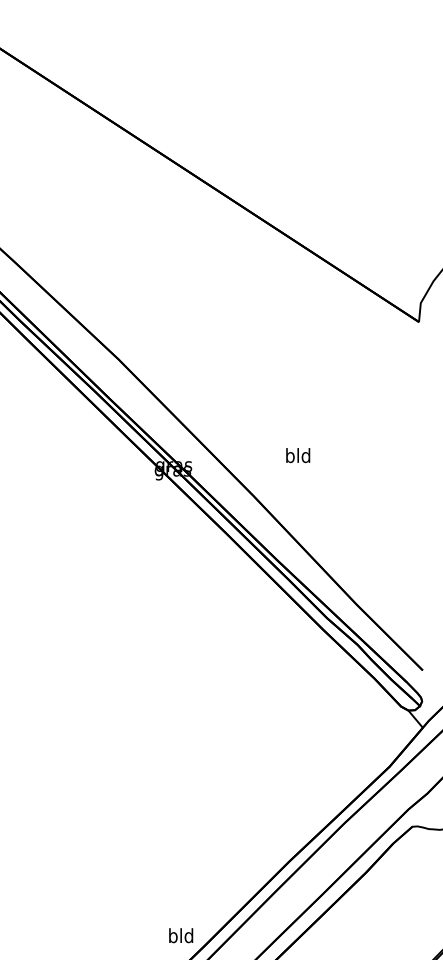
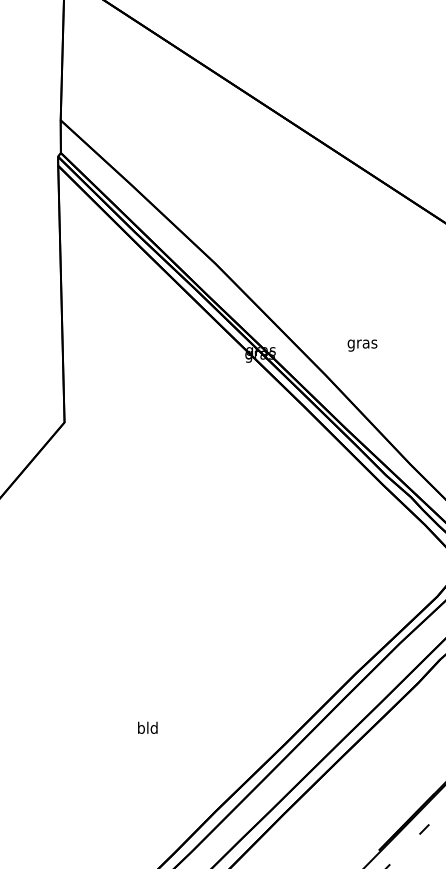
text: (298, 456) -> (362, 343), bld -> gras
text: (180, 935) -> (147, 727), moved

